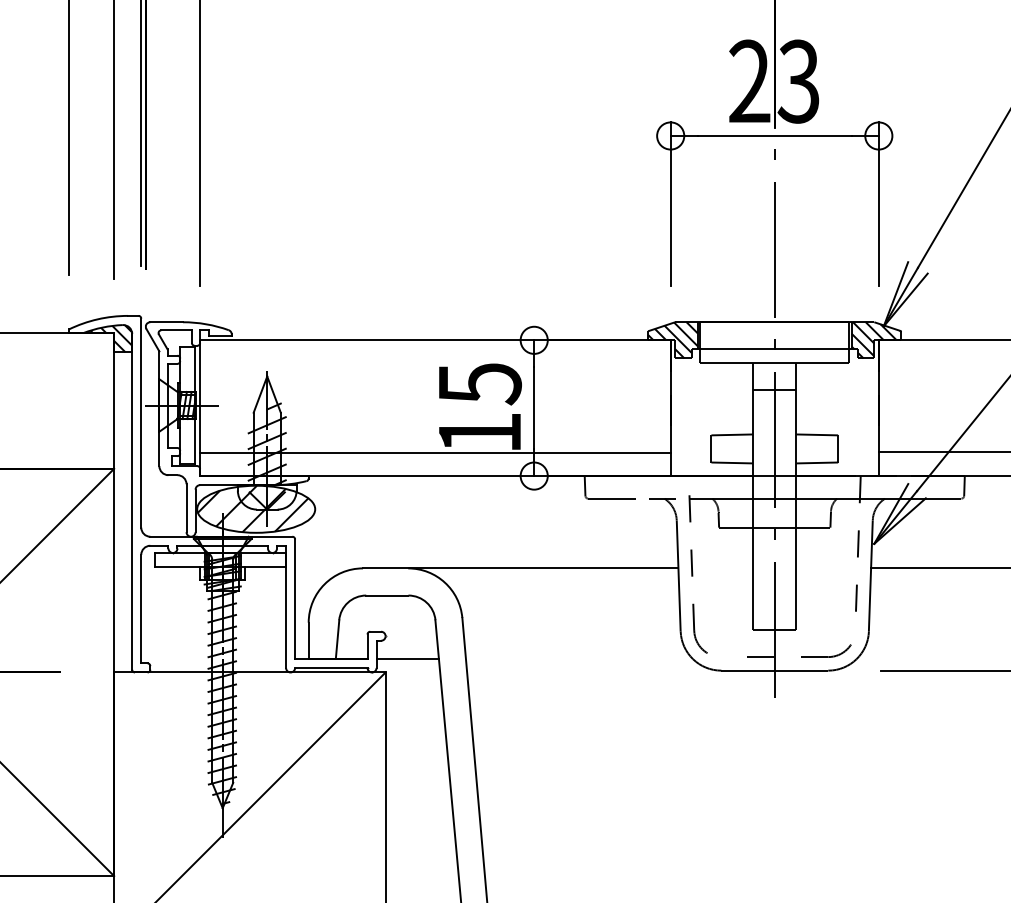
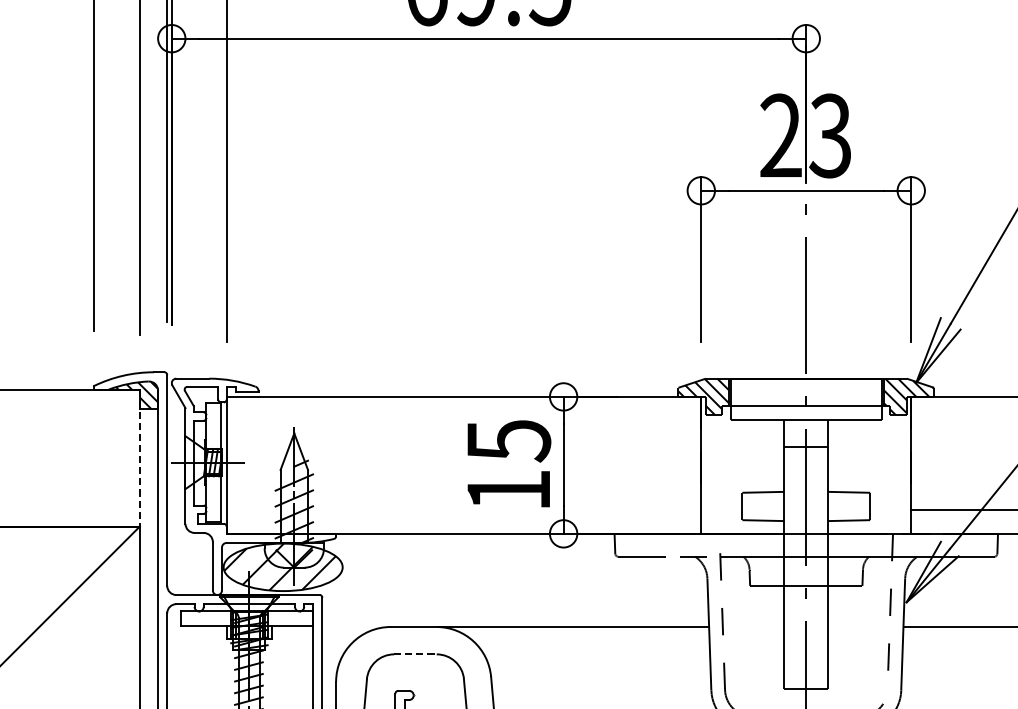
line: (114, 400) -> (140, 457), solid -> dashed
line: (435, 453) -> (464, 511), removed
line: (387, 595) -> (415, 654), solid -> dashed

